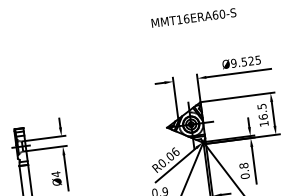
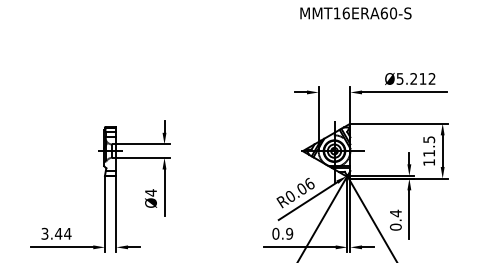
text: (245, 61) -> (415, 78), Ø9.525 -> Ø5.212
text: (263, 116) -> (429, 152), 16.5 -> 11.5
text: (243, 165) -> (395, 213), 0.8 -> 0.4

